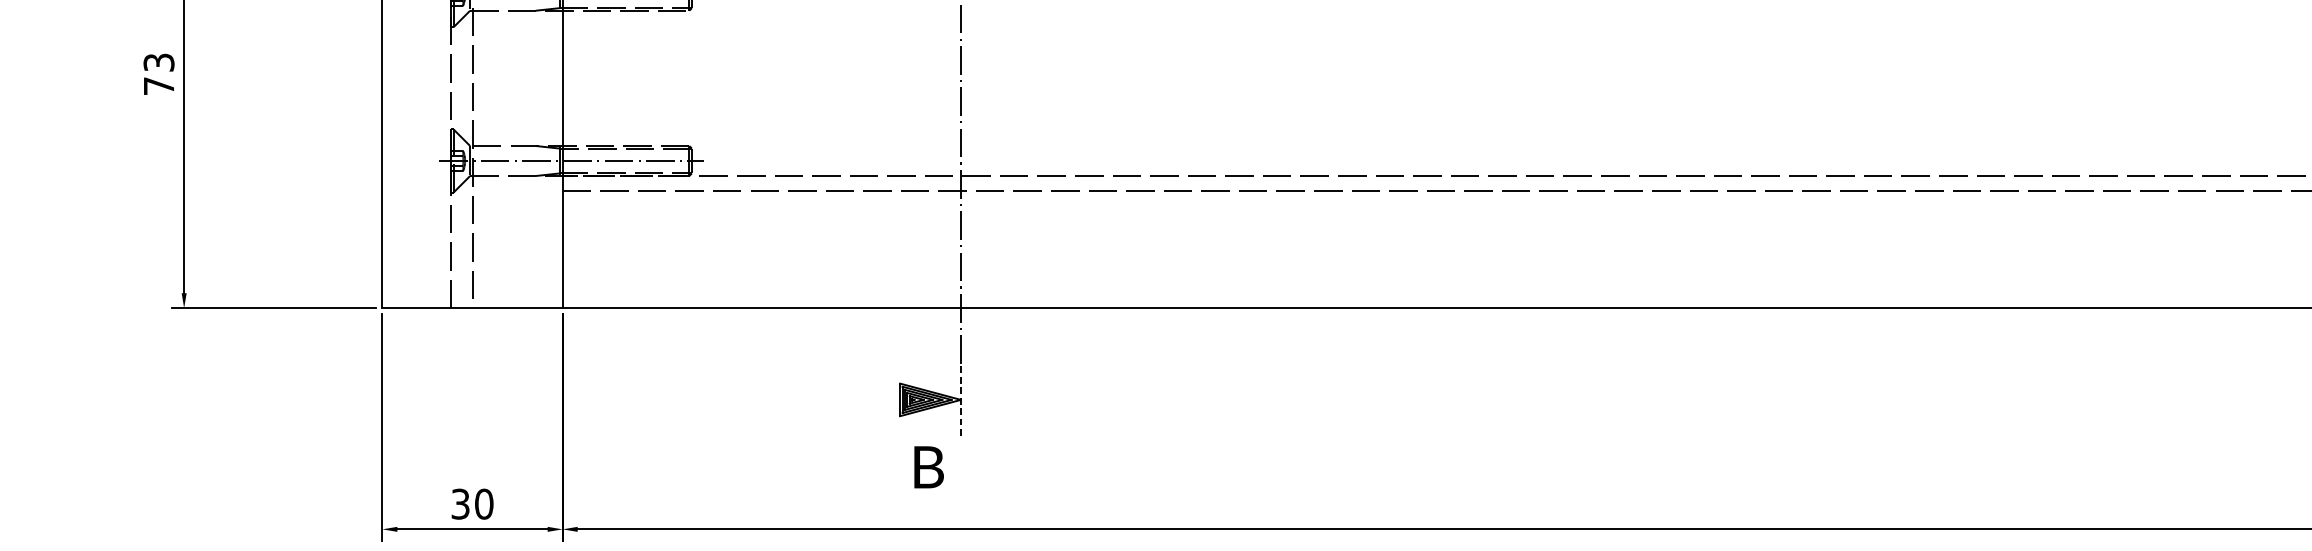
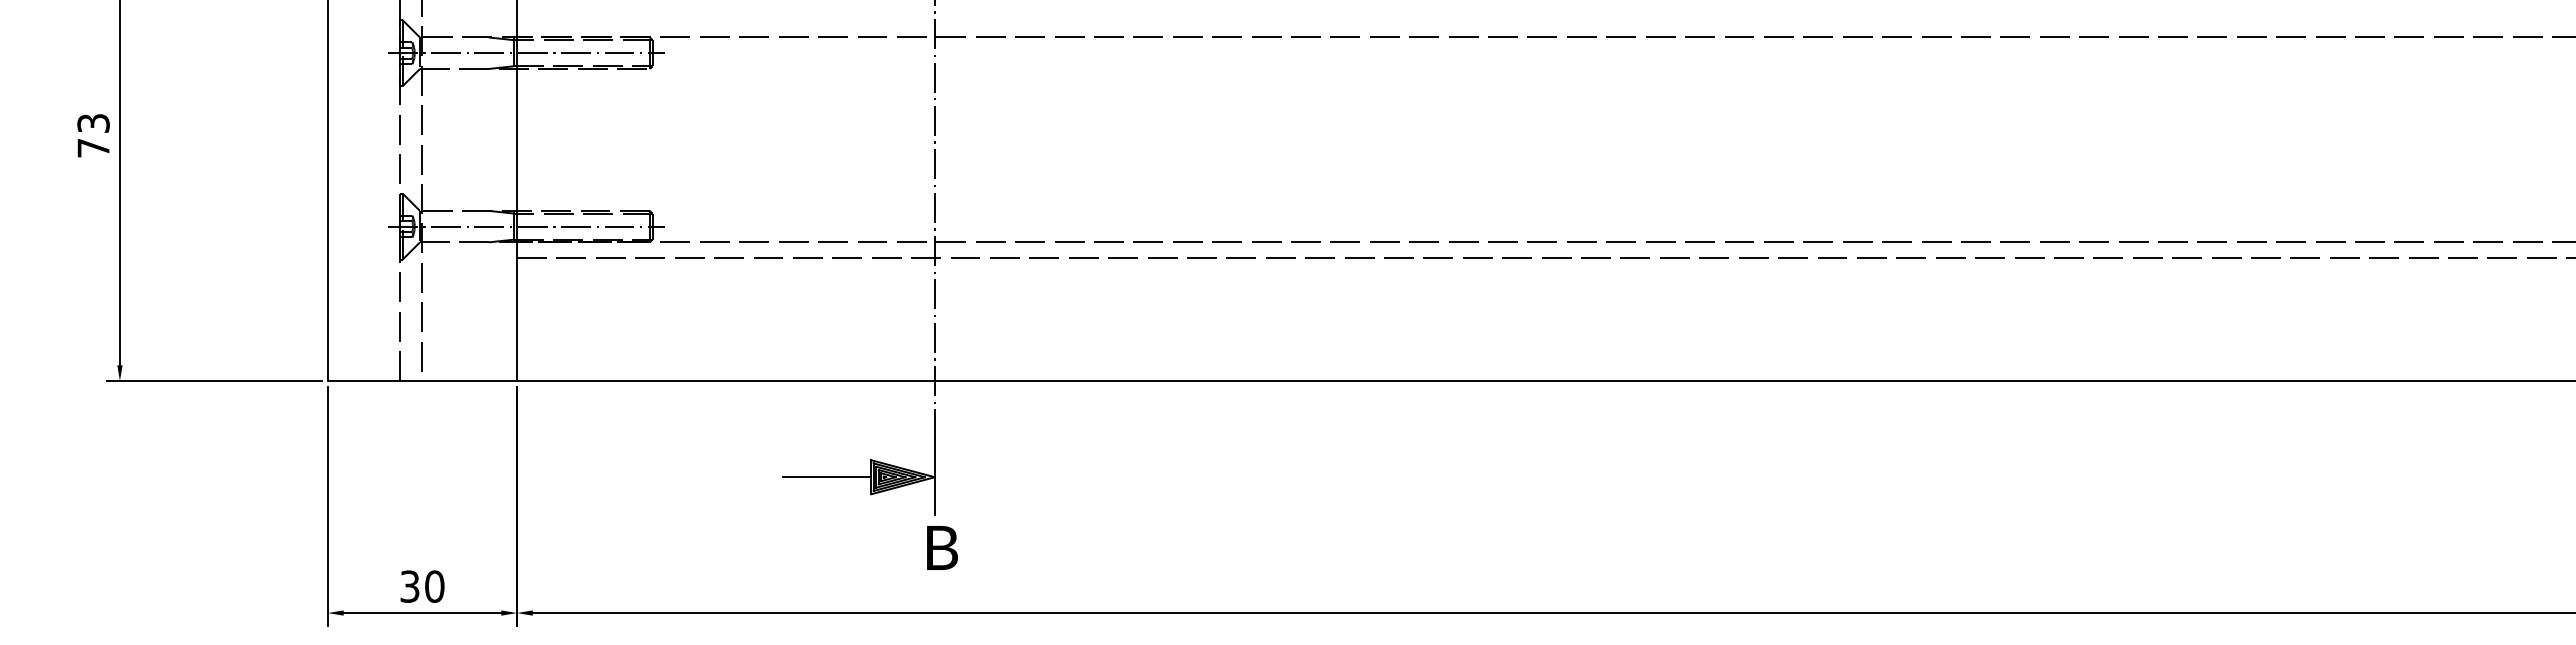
line: (857, 400) -> (826, 477), added
line: (960, 400) -> (934, 477), dashed -> solid
text: (929, 466) -> (942, 547), moved

